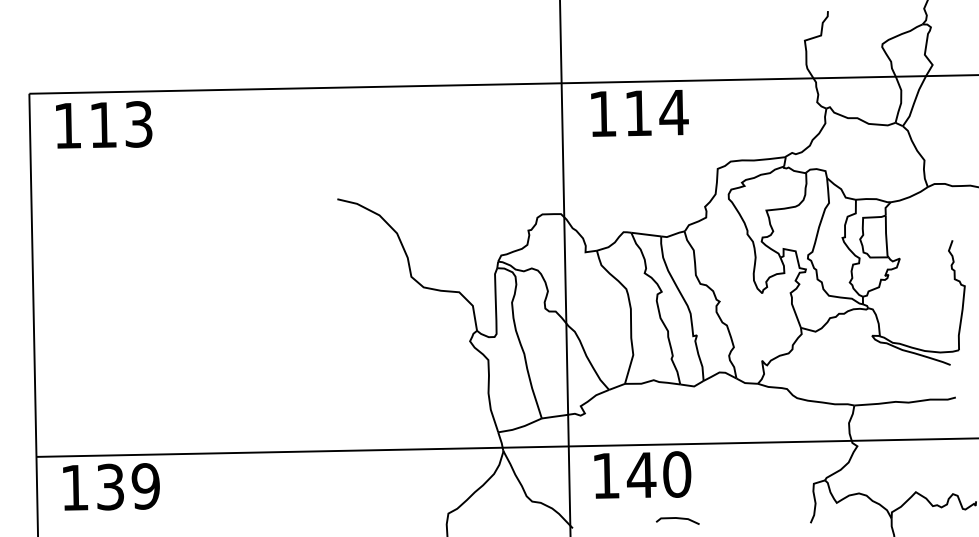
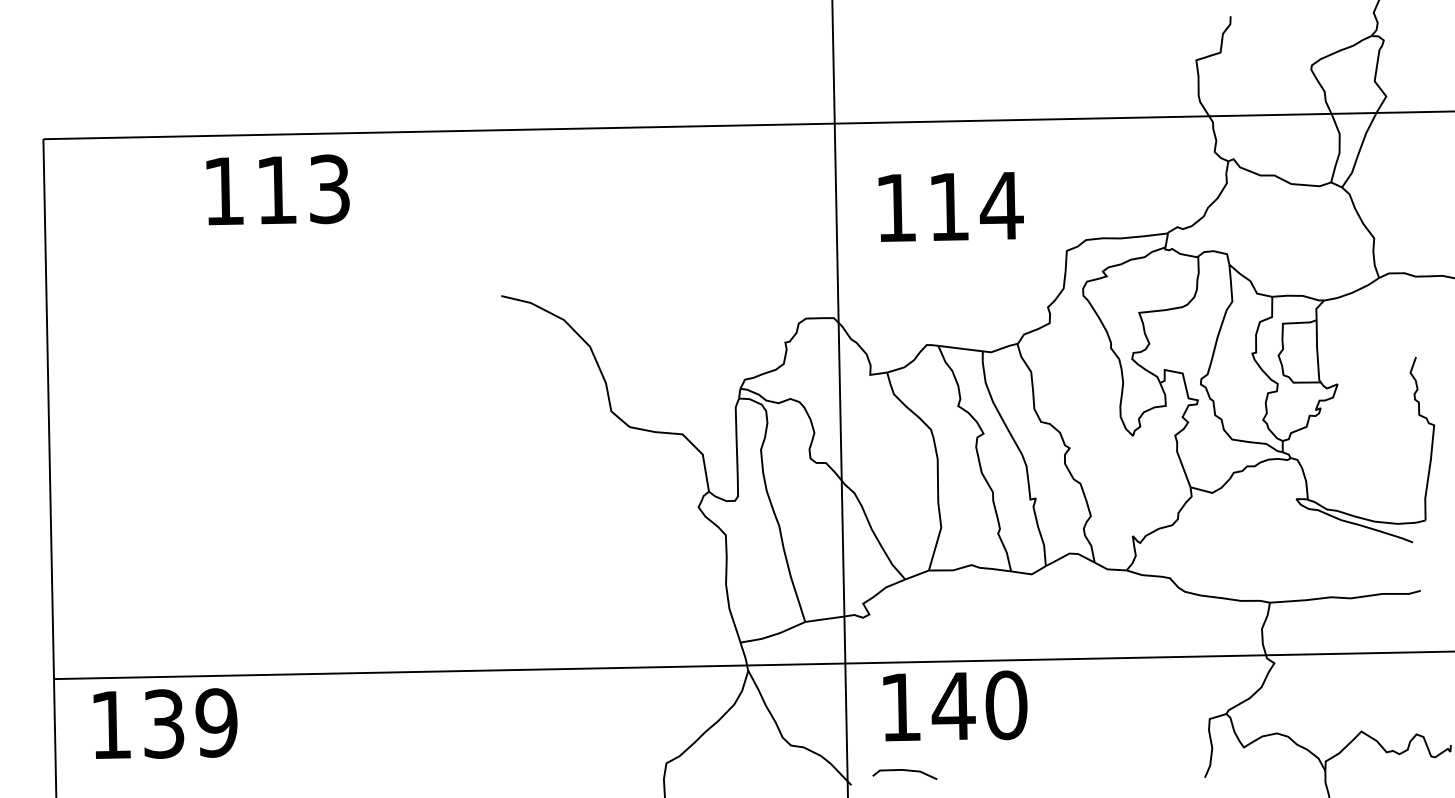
text: (639, 113) -> (950, 207), moved
text: (104, 124) -> (278, 189), moved
line: (678, 519) -> (905, 772), moved

